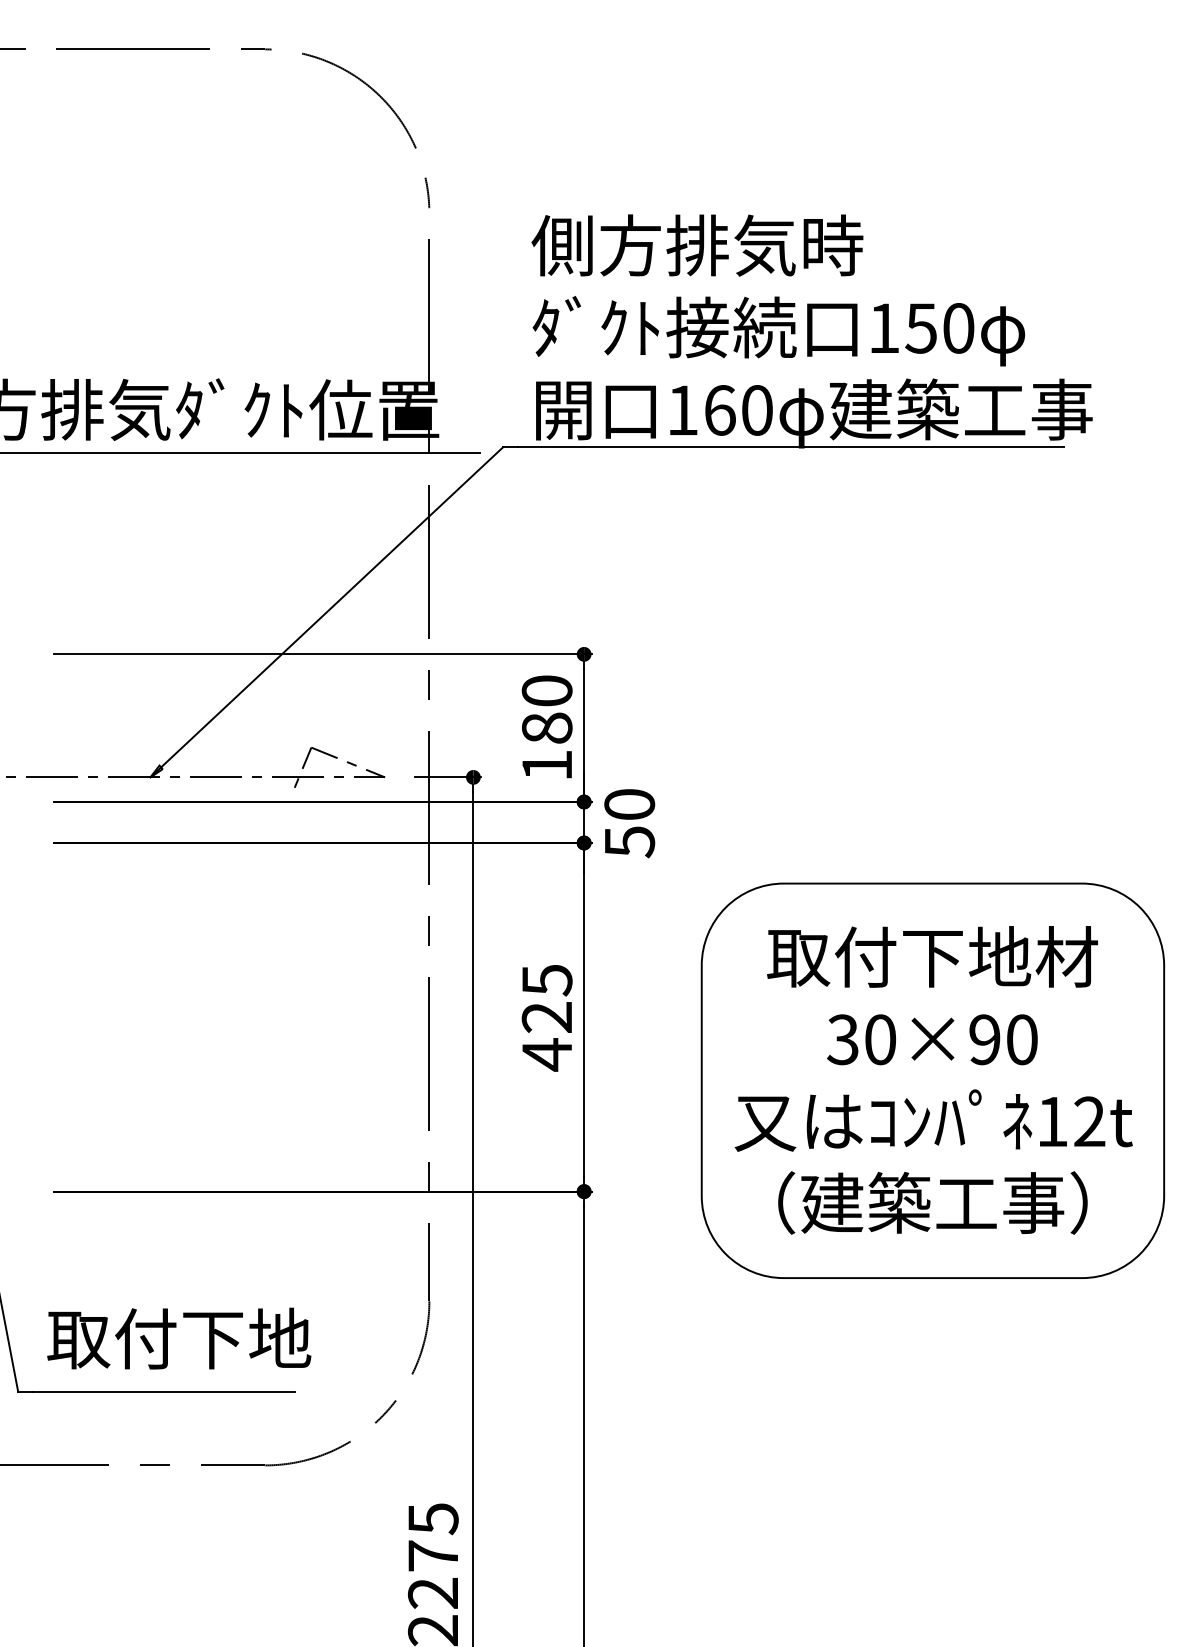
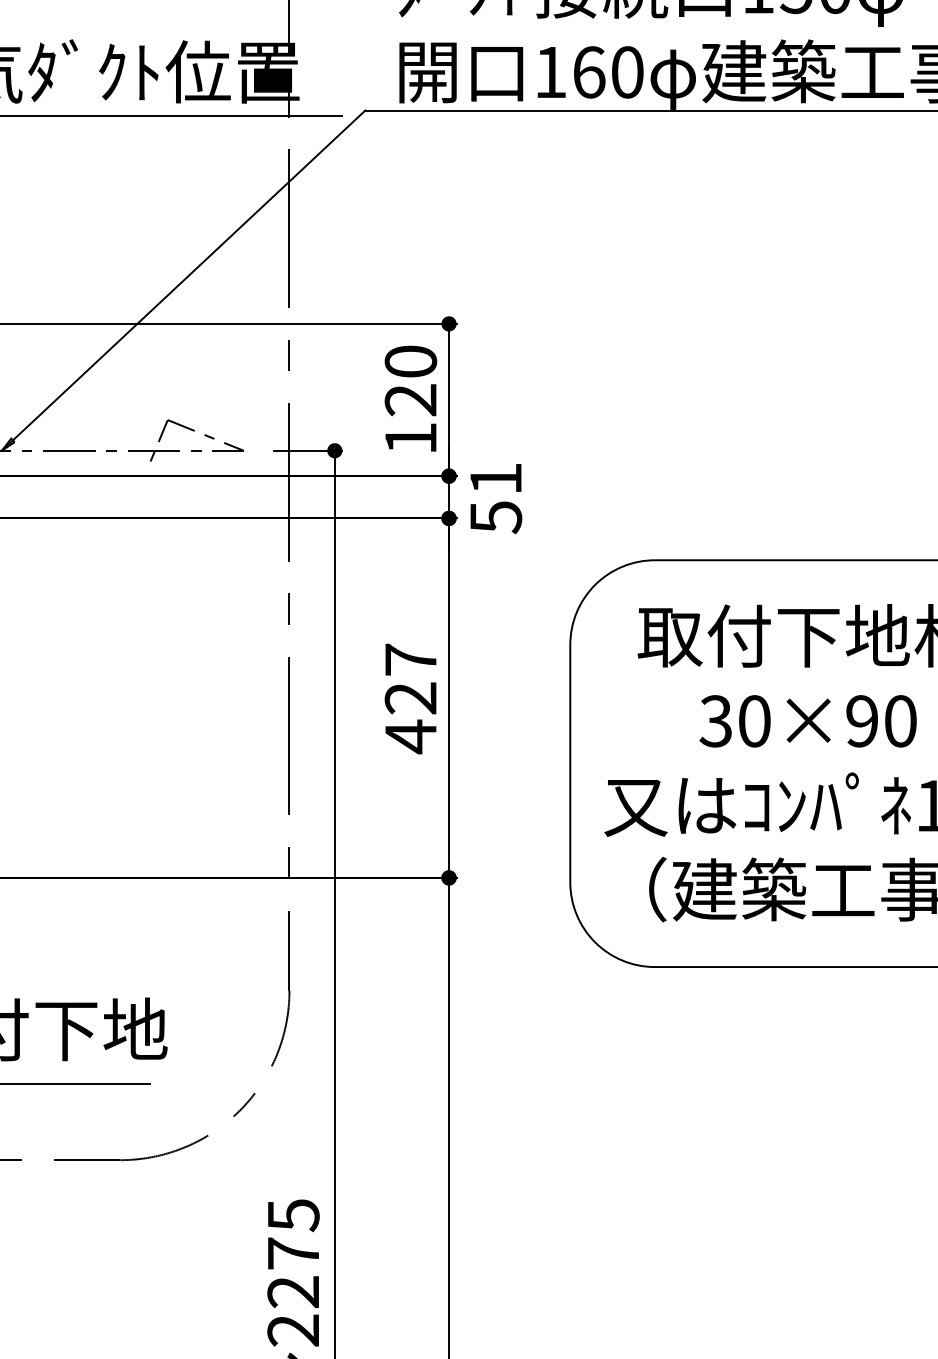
text: (546, 727) -> (410, 399), 180 -> 120
text: (629, 804) -> (495, 478), 50 -> 51
text: (547, 980) -> (411, 660), 425 -> 427

